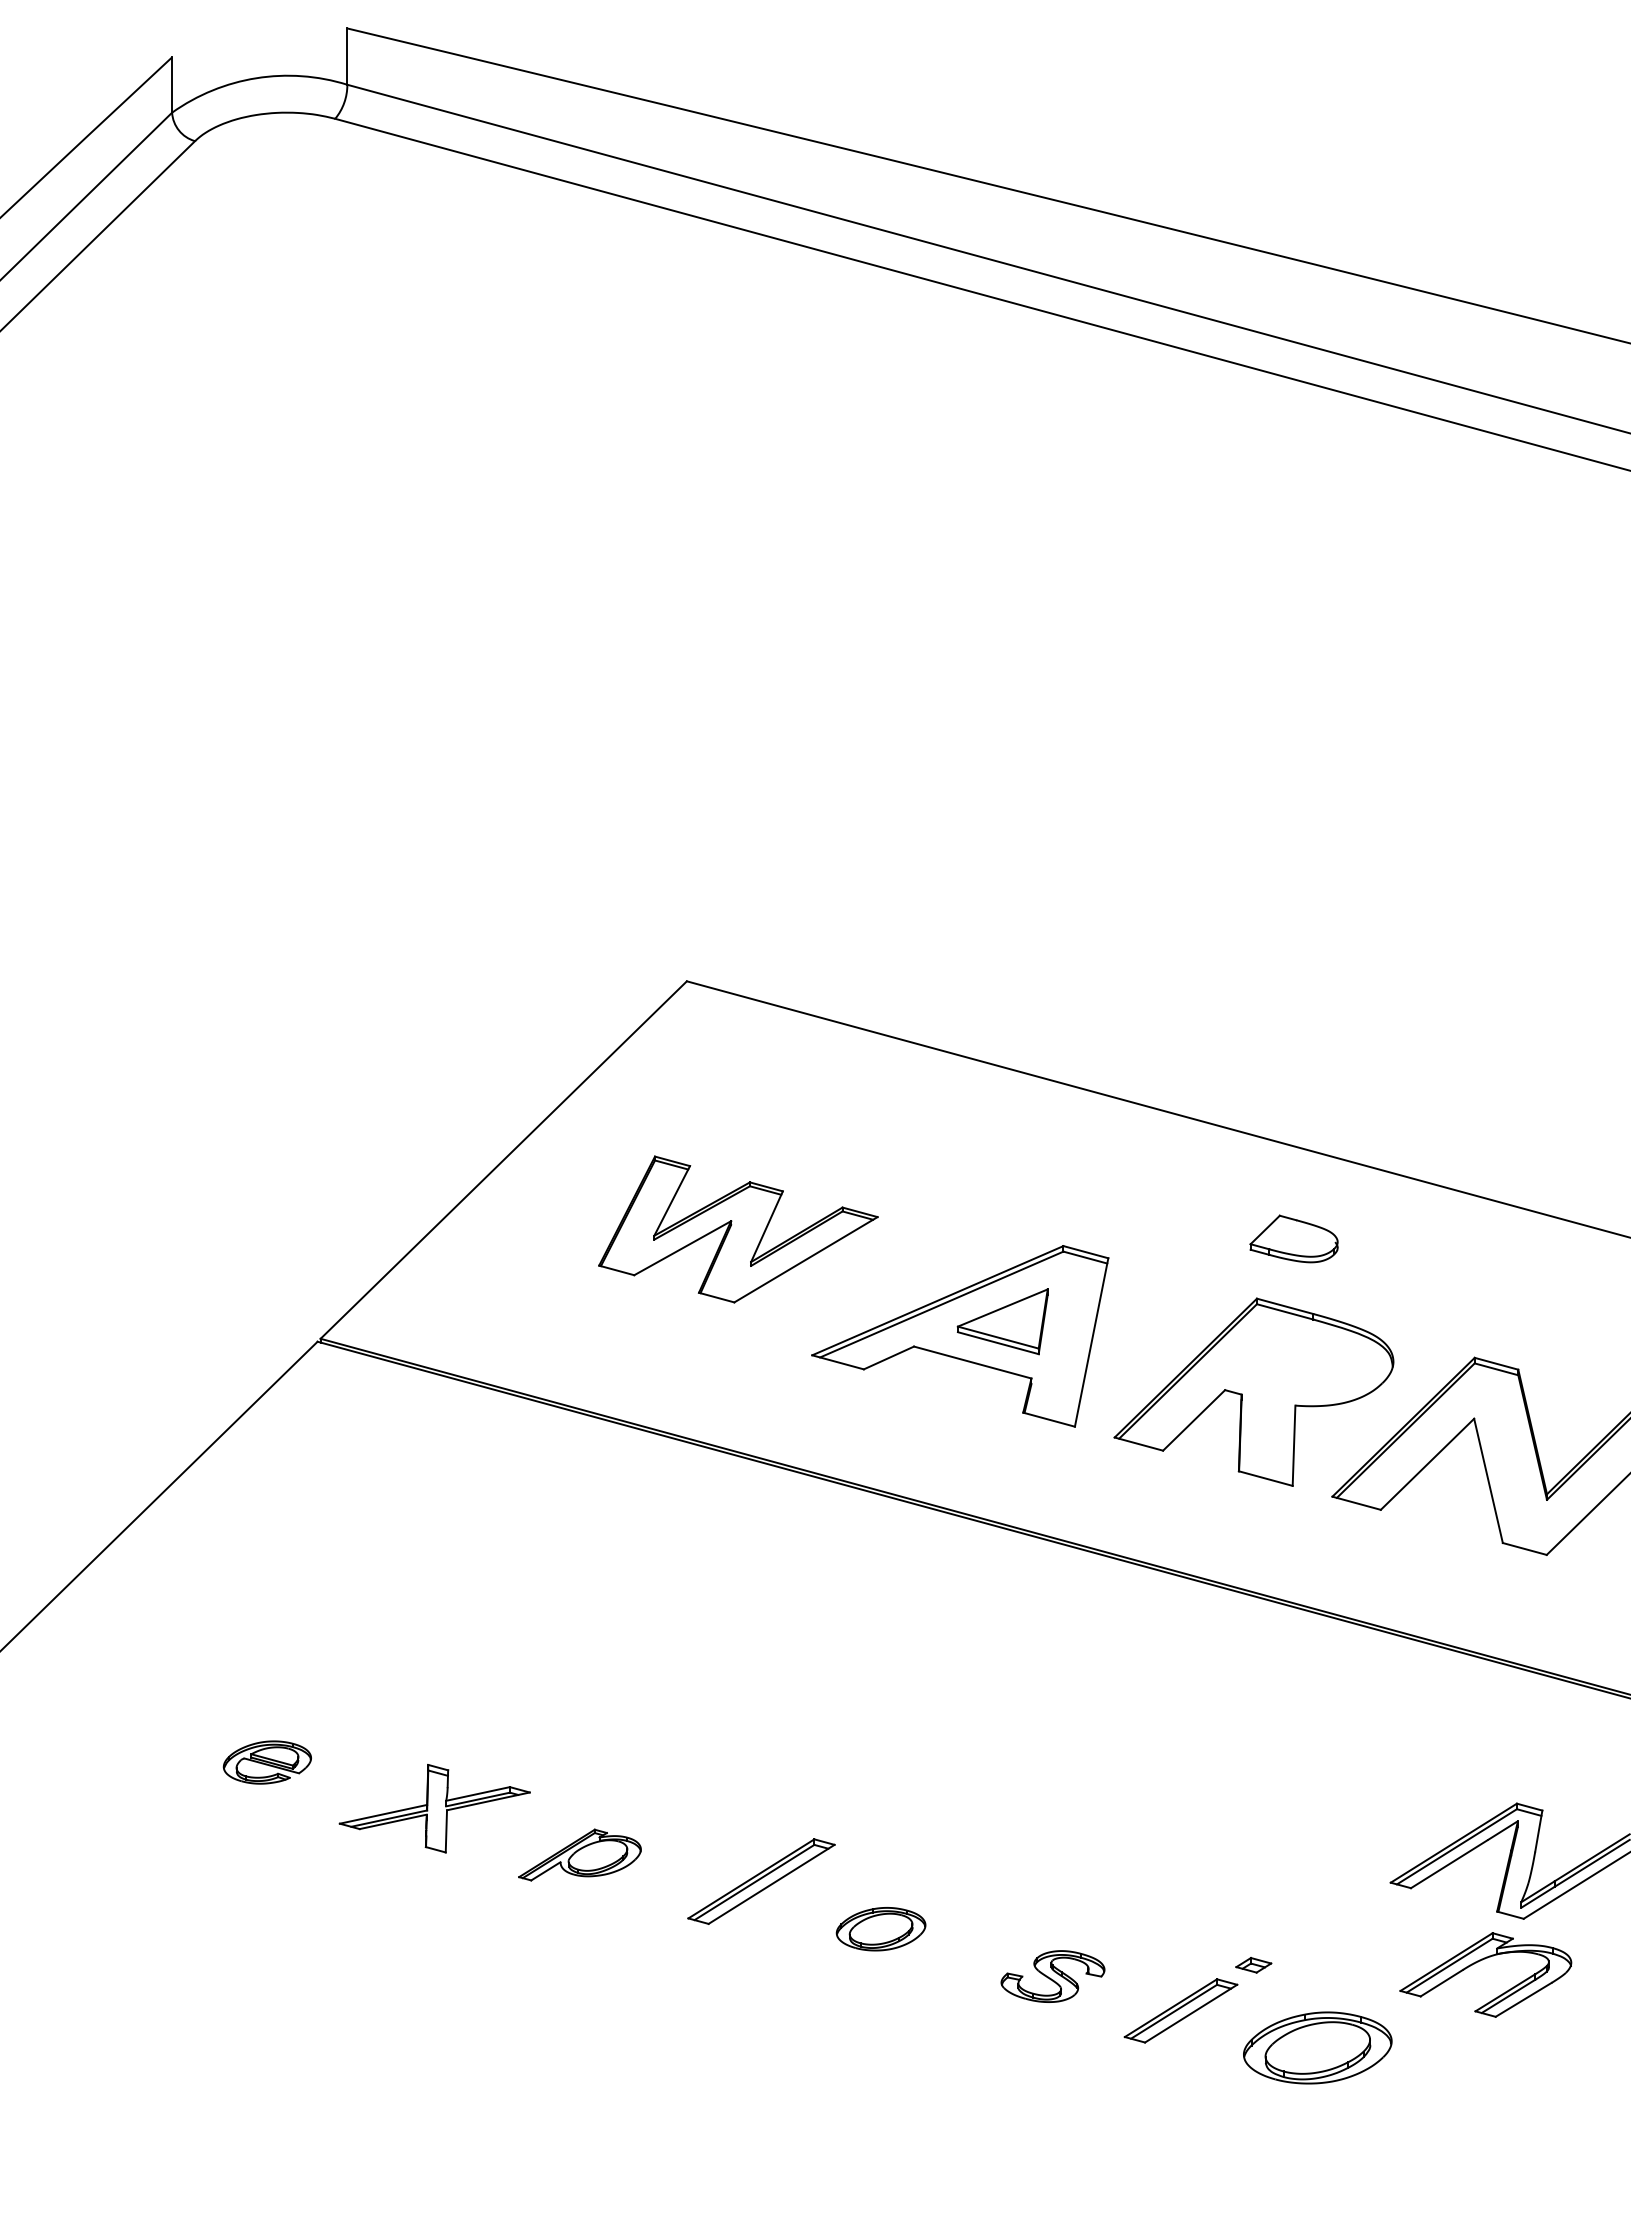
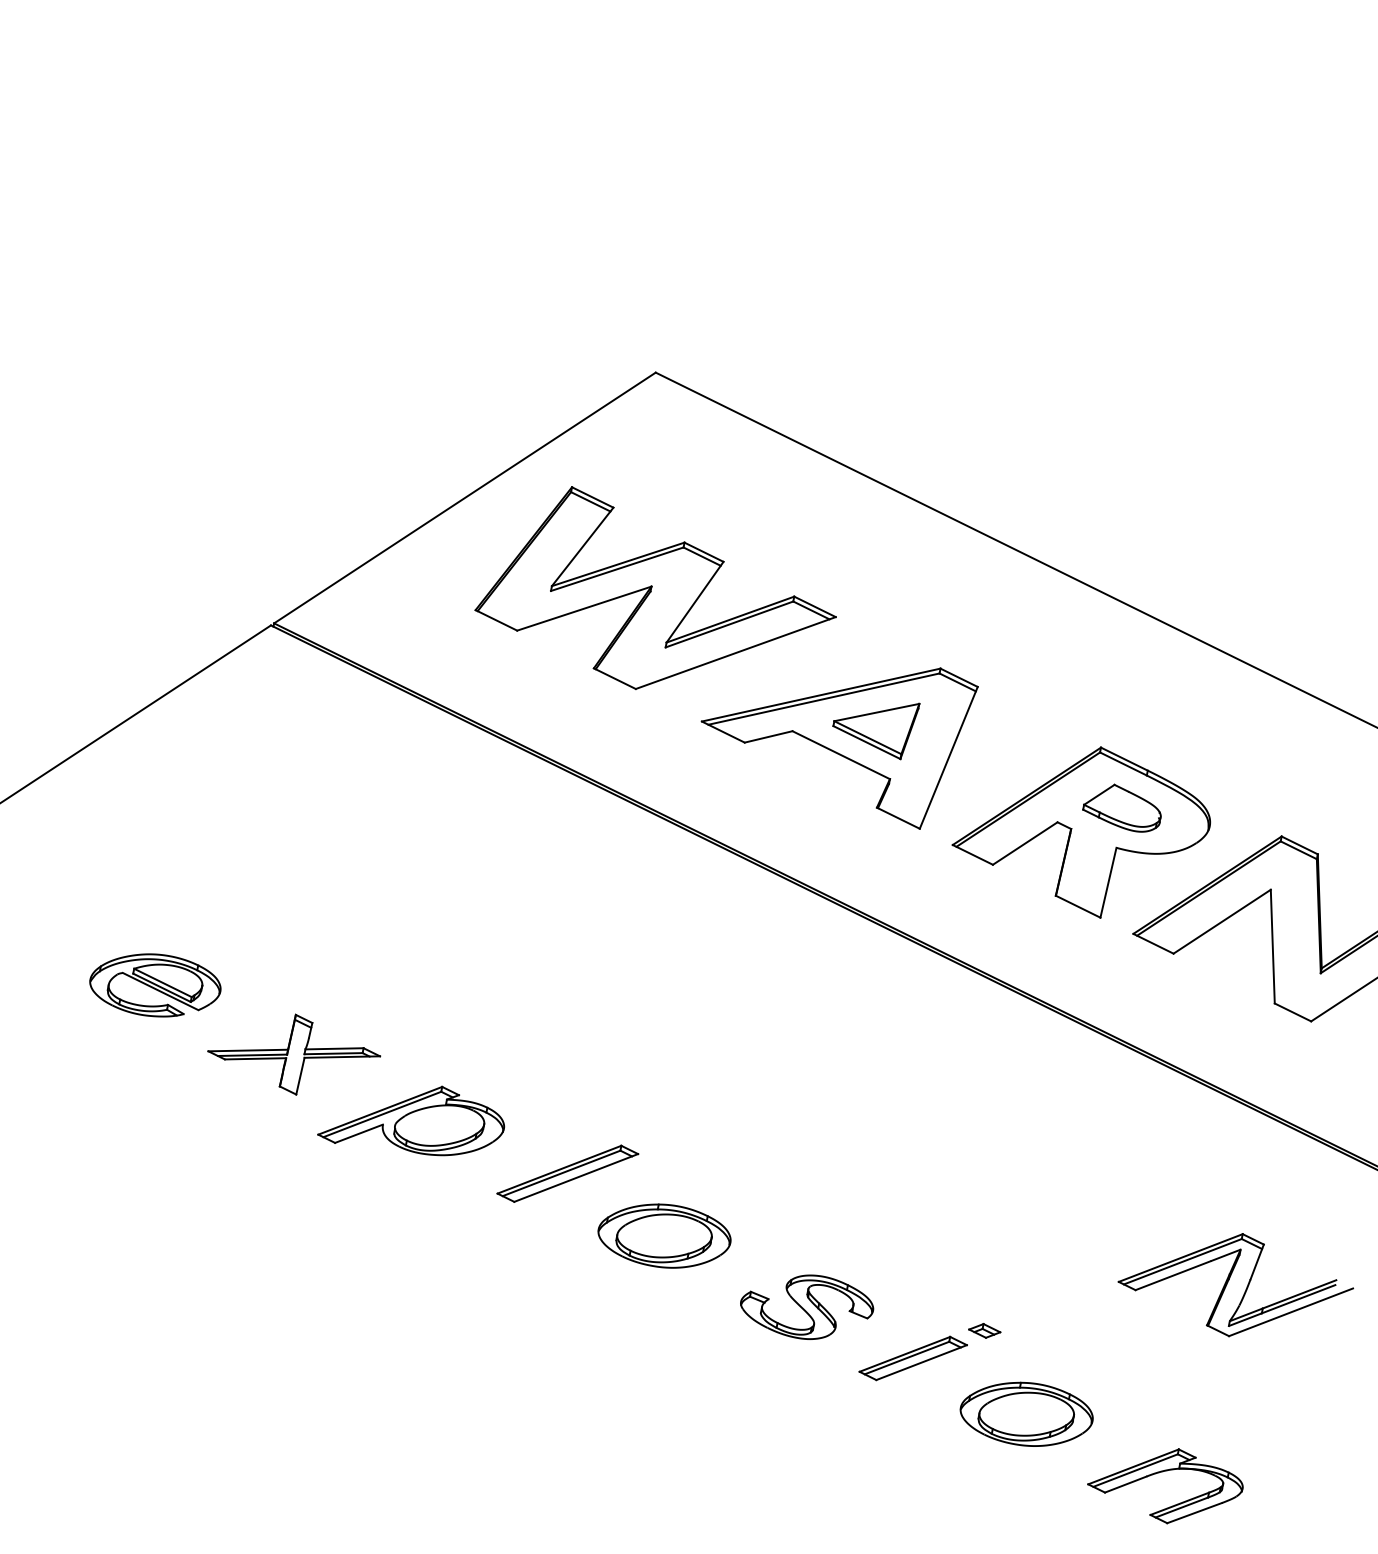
part: (738, 1229) -> (658, 598), size x1.43
part: (1293, 1238) -> (1122, 807), moved
part: (267, 1762) -> (155, 985), size x1.67
part: (579, 1854) -> (413, 1119), size x1.67
part: (880, 1928) -> (664, 1235), size x1.67
part: (1478, 1962) -> (1161, 1472), moved
part: (1052, 1976) -> (806, 1306), size x1.43

